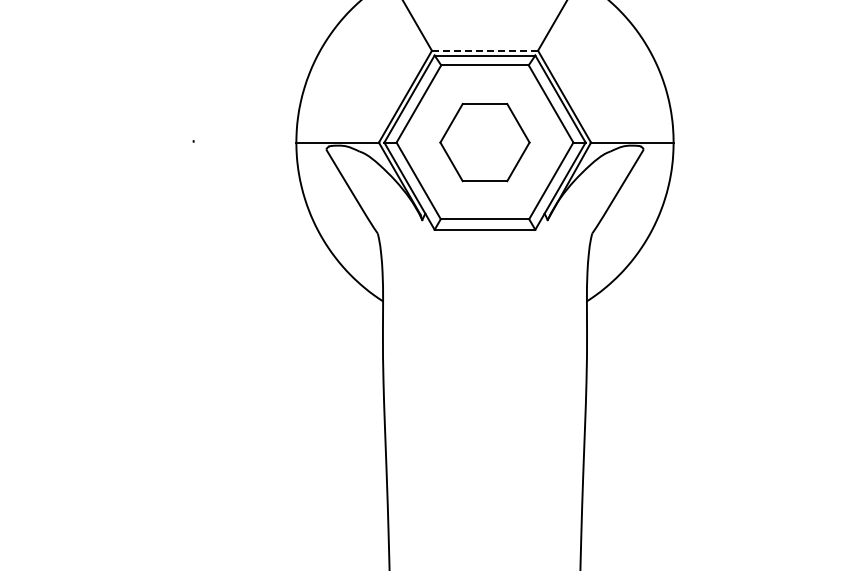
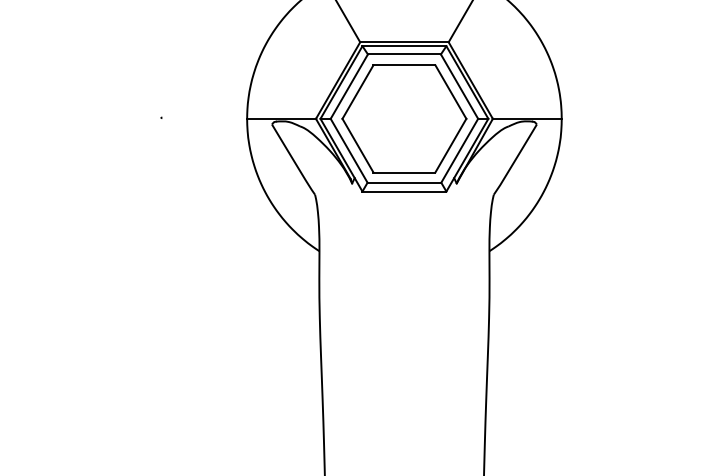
line: (485, 50) -> (404, 42), dashed -> solid
part: (484, 142) -> (404, 118), size x1.67

